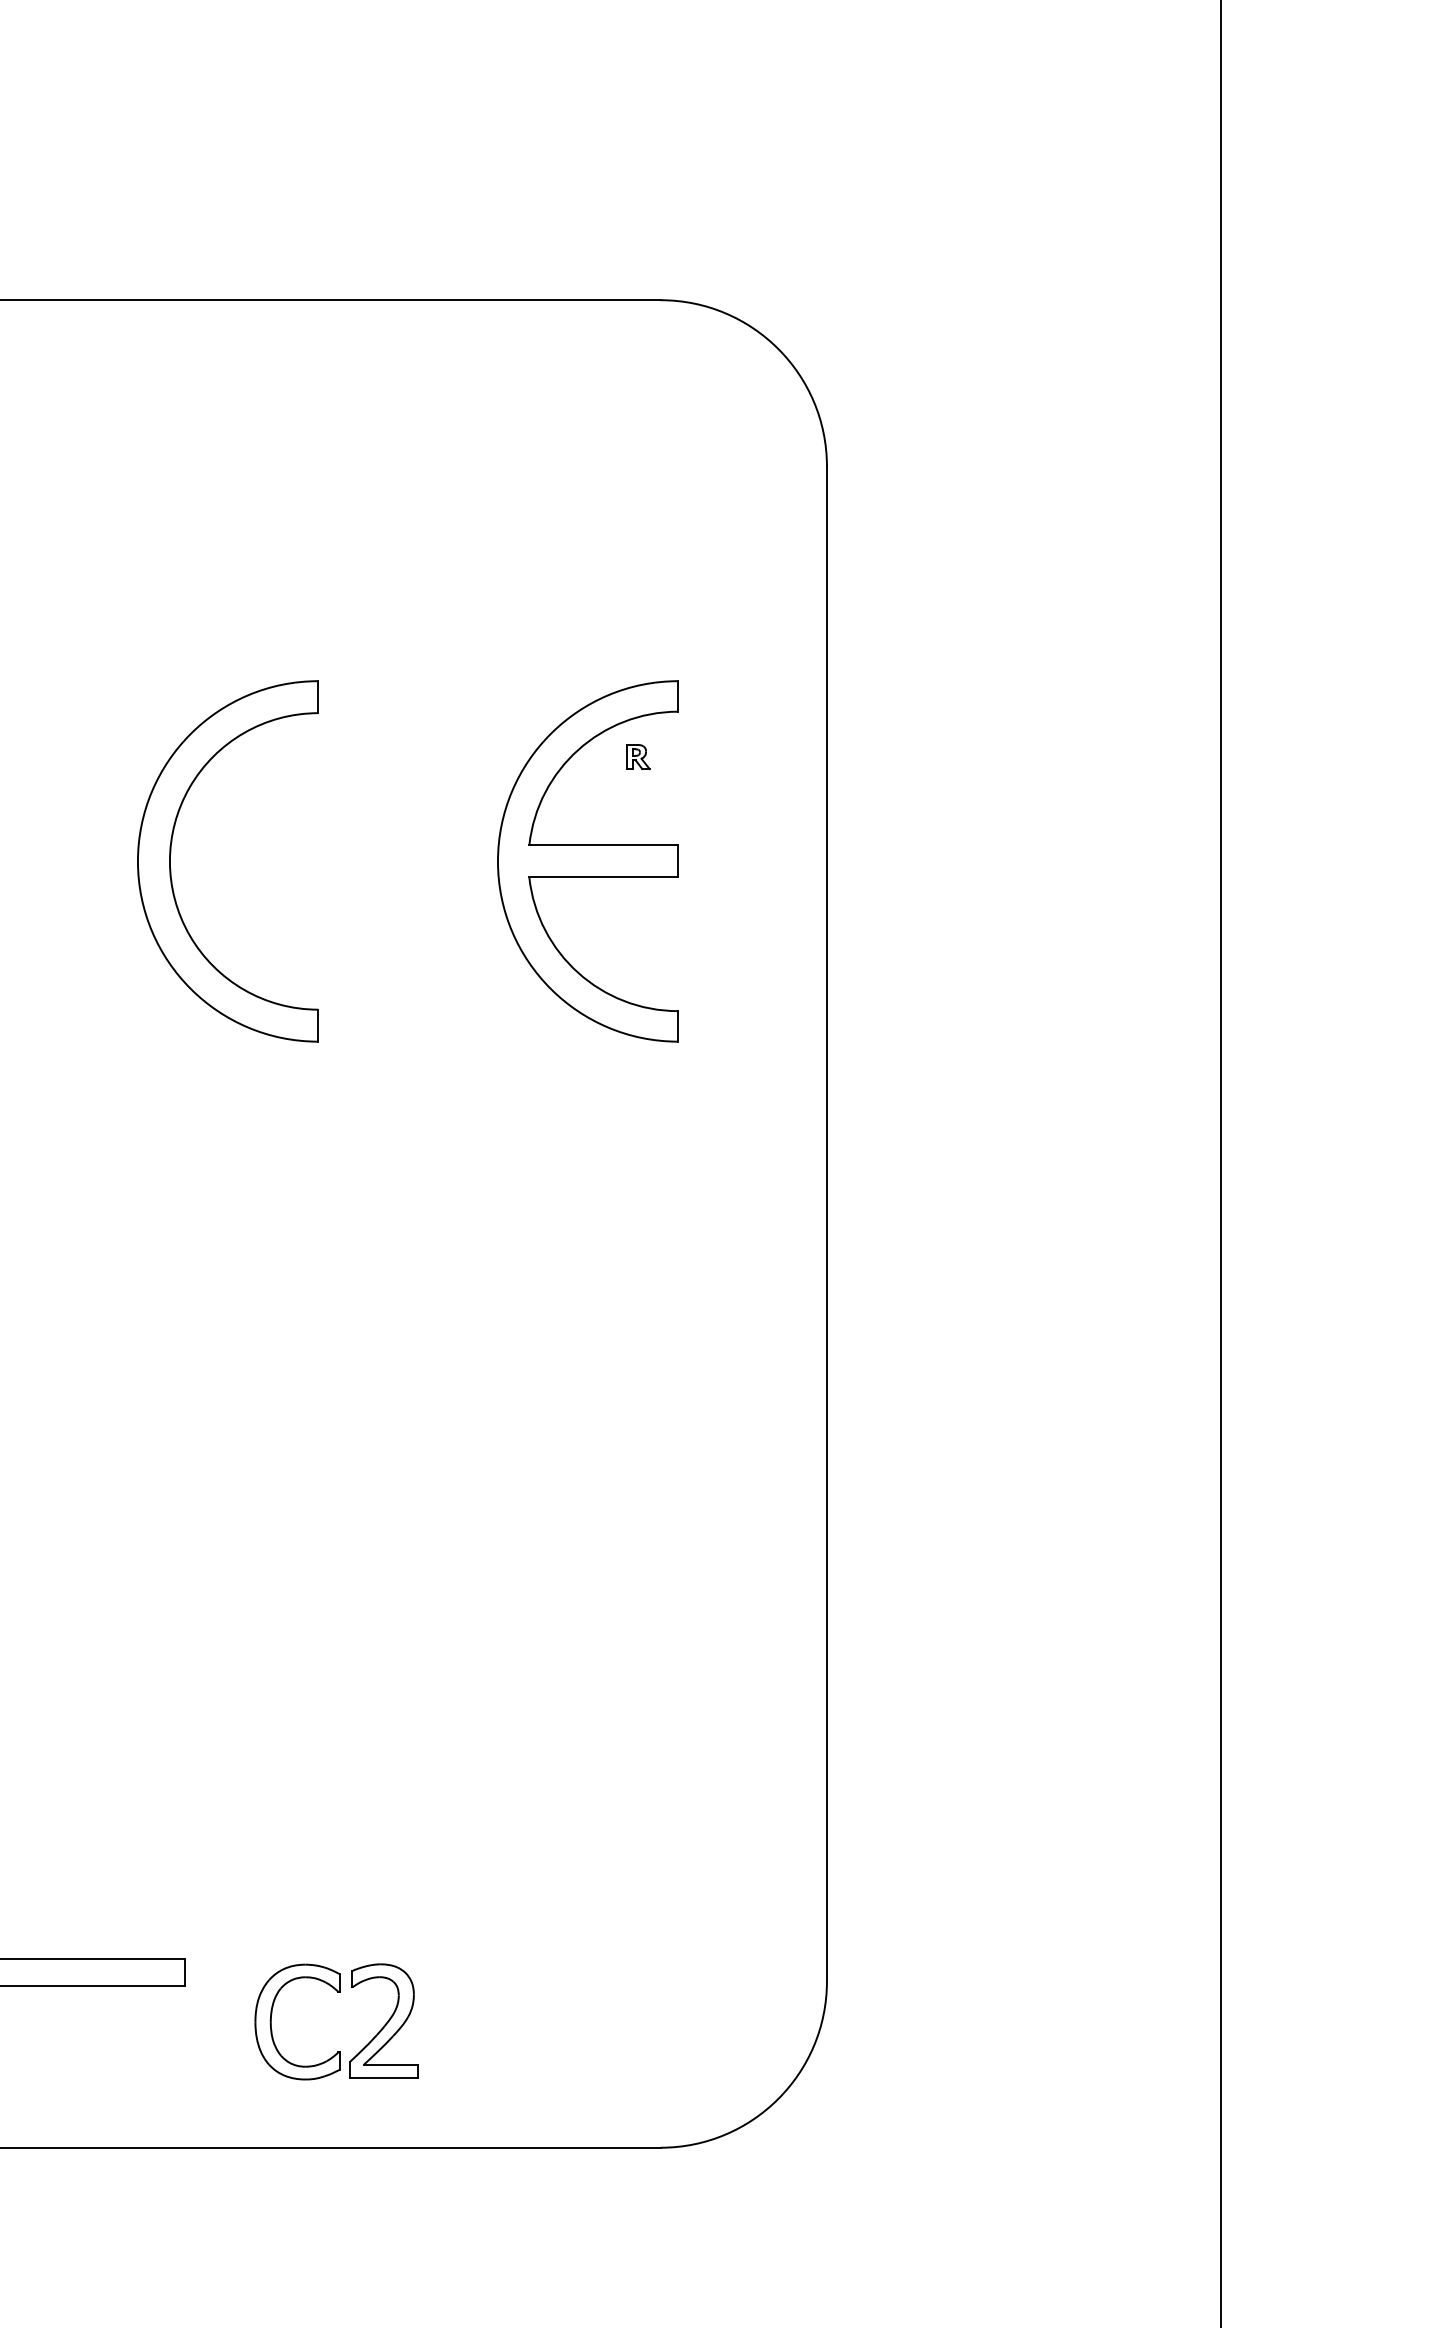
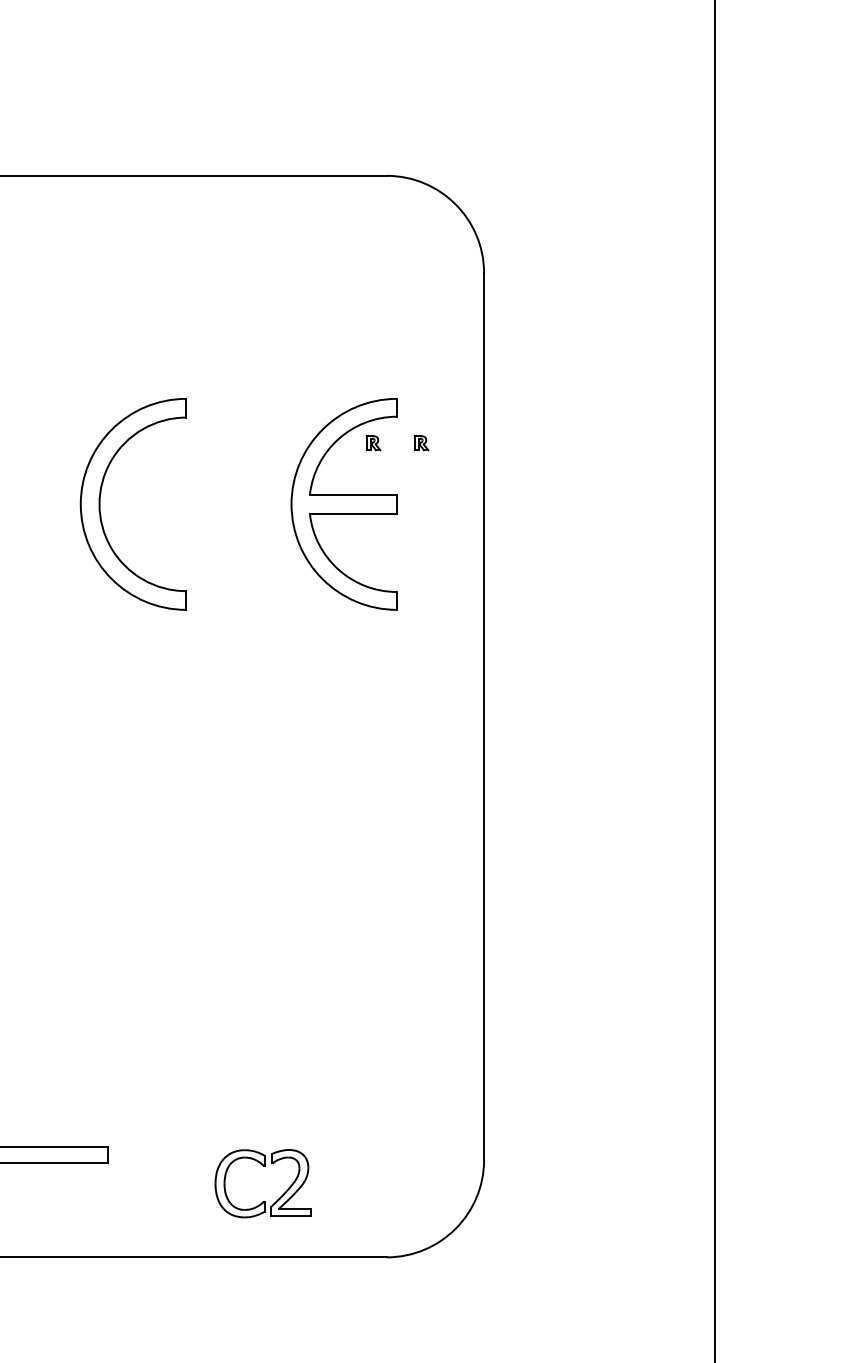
part: (720, 757) -> (421, 443), added
part: (337, 1992) -> (263, 1166), moved

